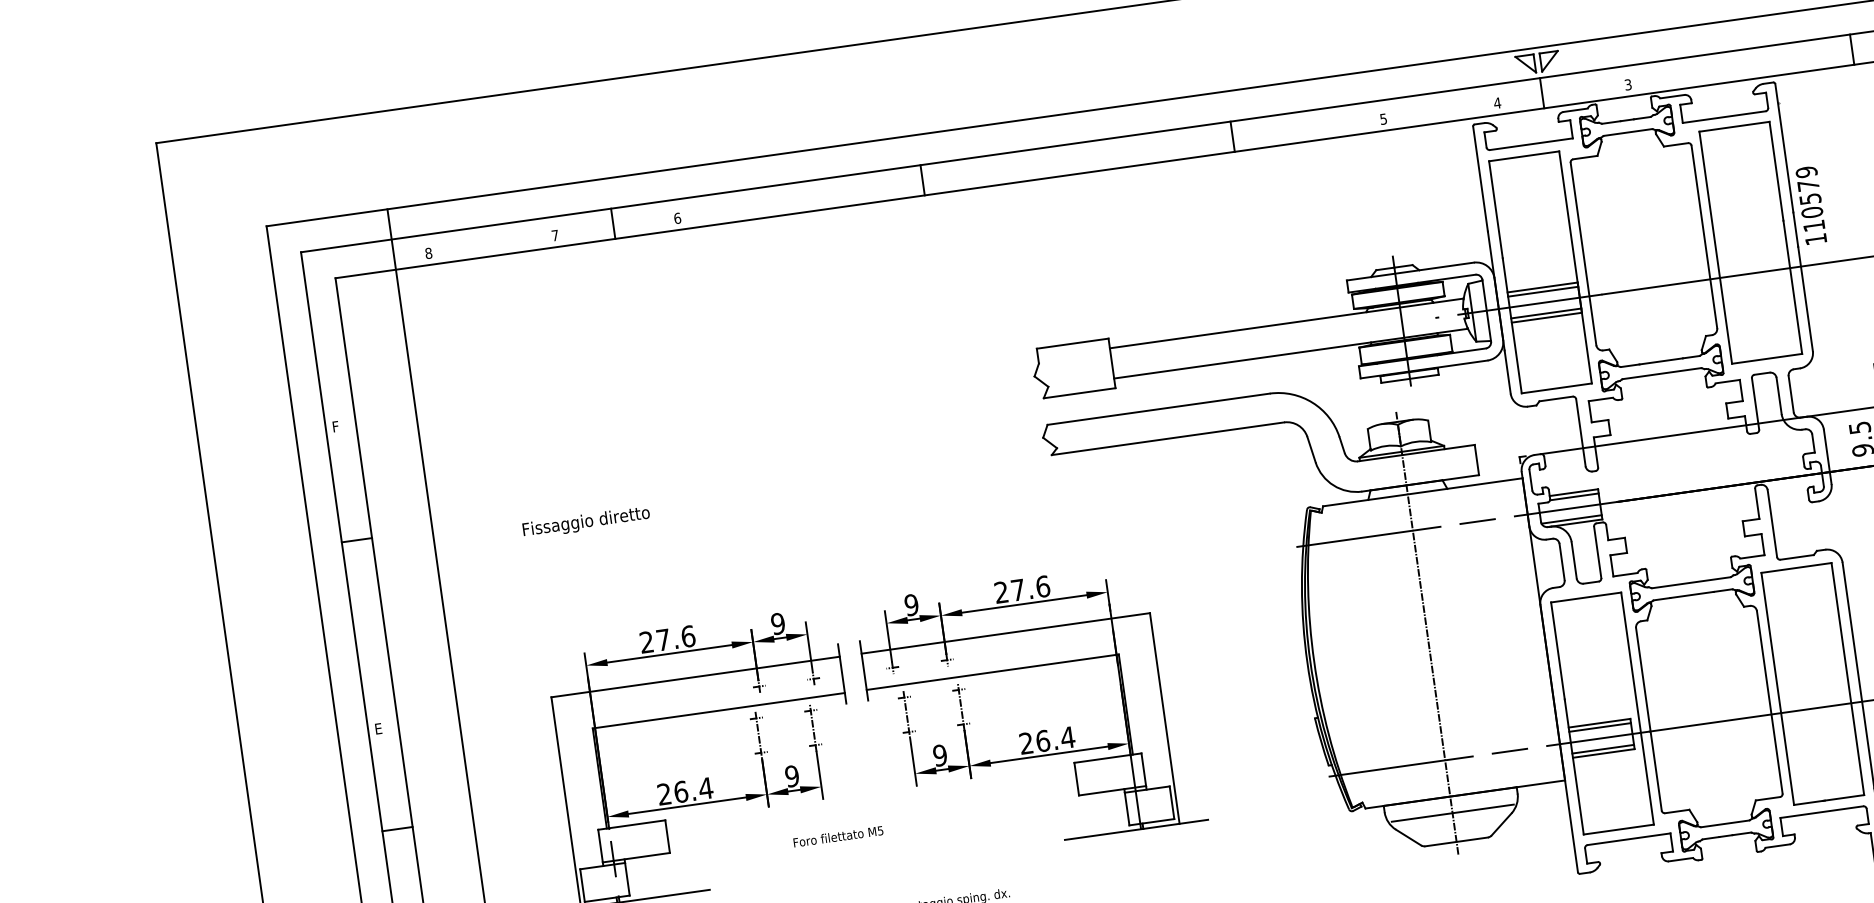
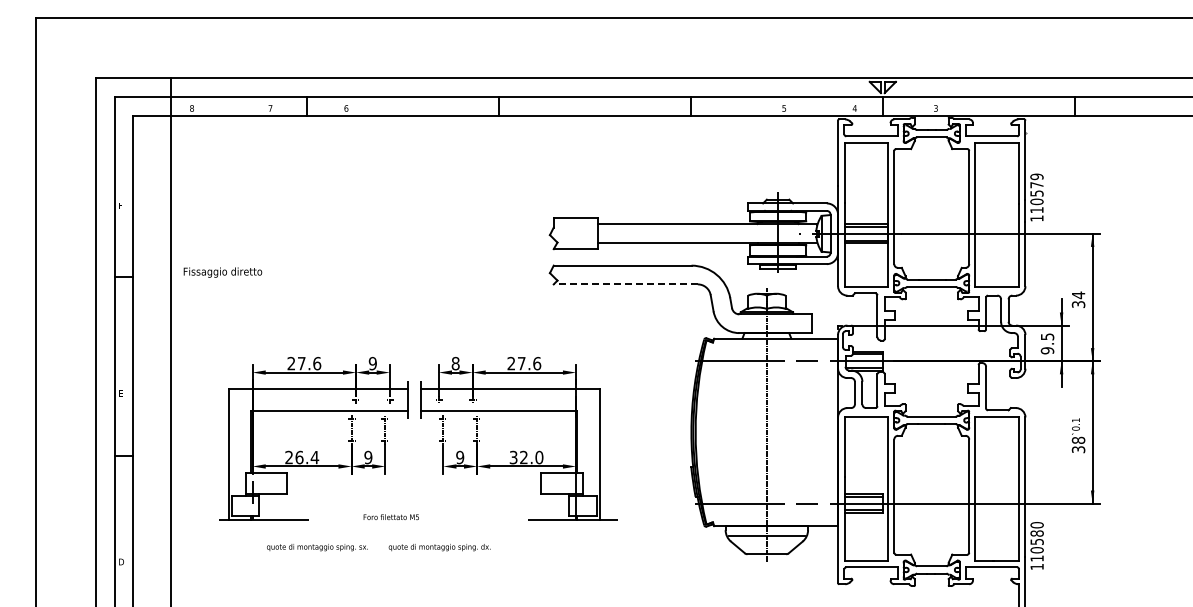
line: (1167, 438) -> (625, 284), solid -> dashed
text: (585, 522) -> (222, 272), moved
text: (911, 604) -> (455, 363), 9 -> 8
text: (1047, 740) -> (526, 457), 26.4 -> 32.0
text: (837, 837) -> (390, 517), moved

